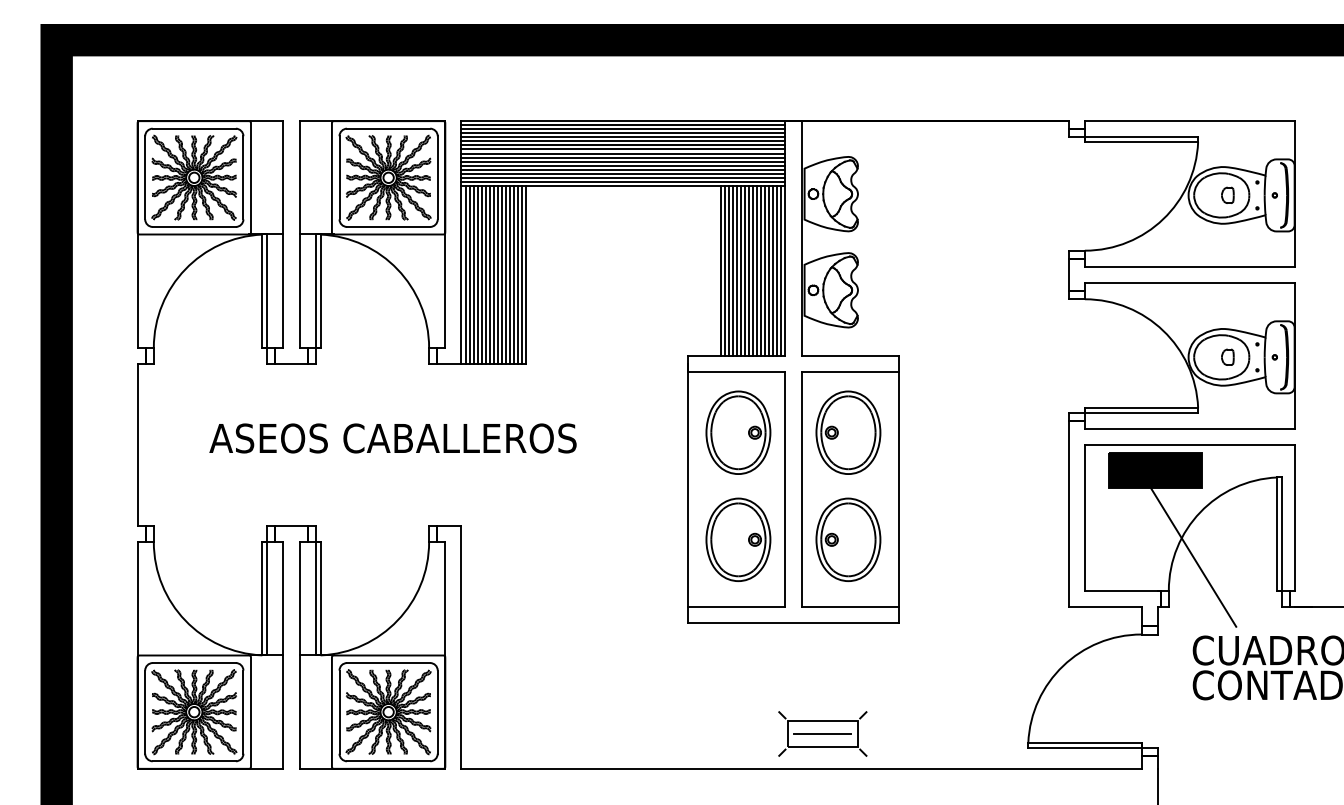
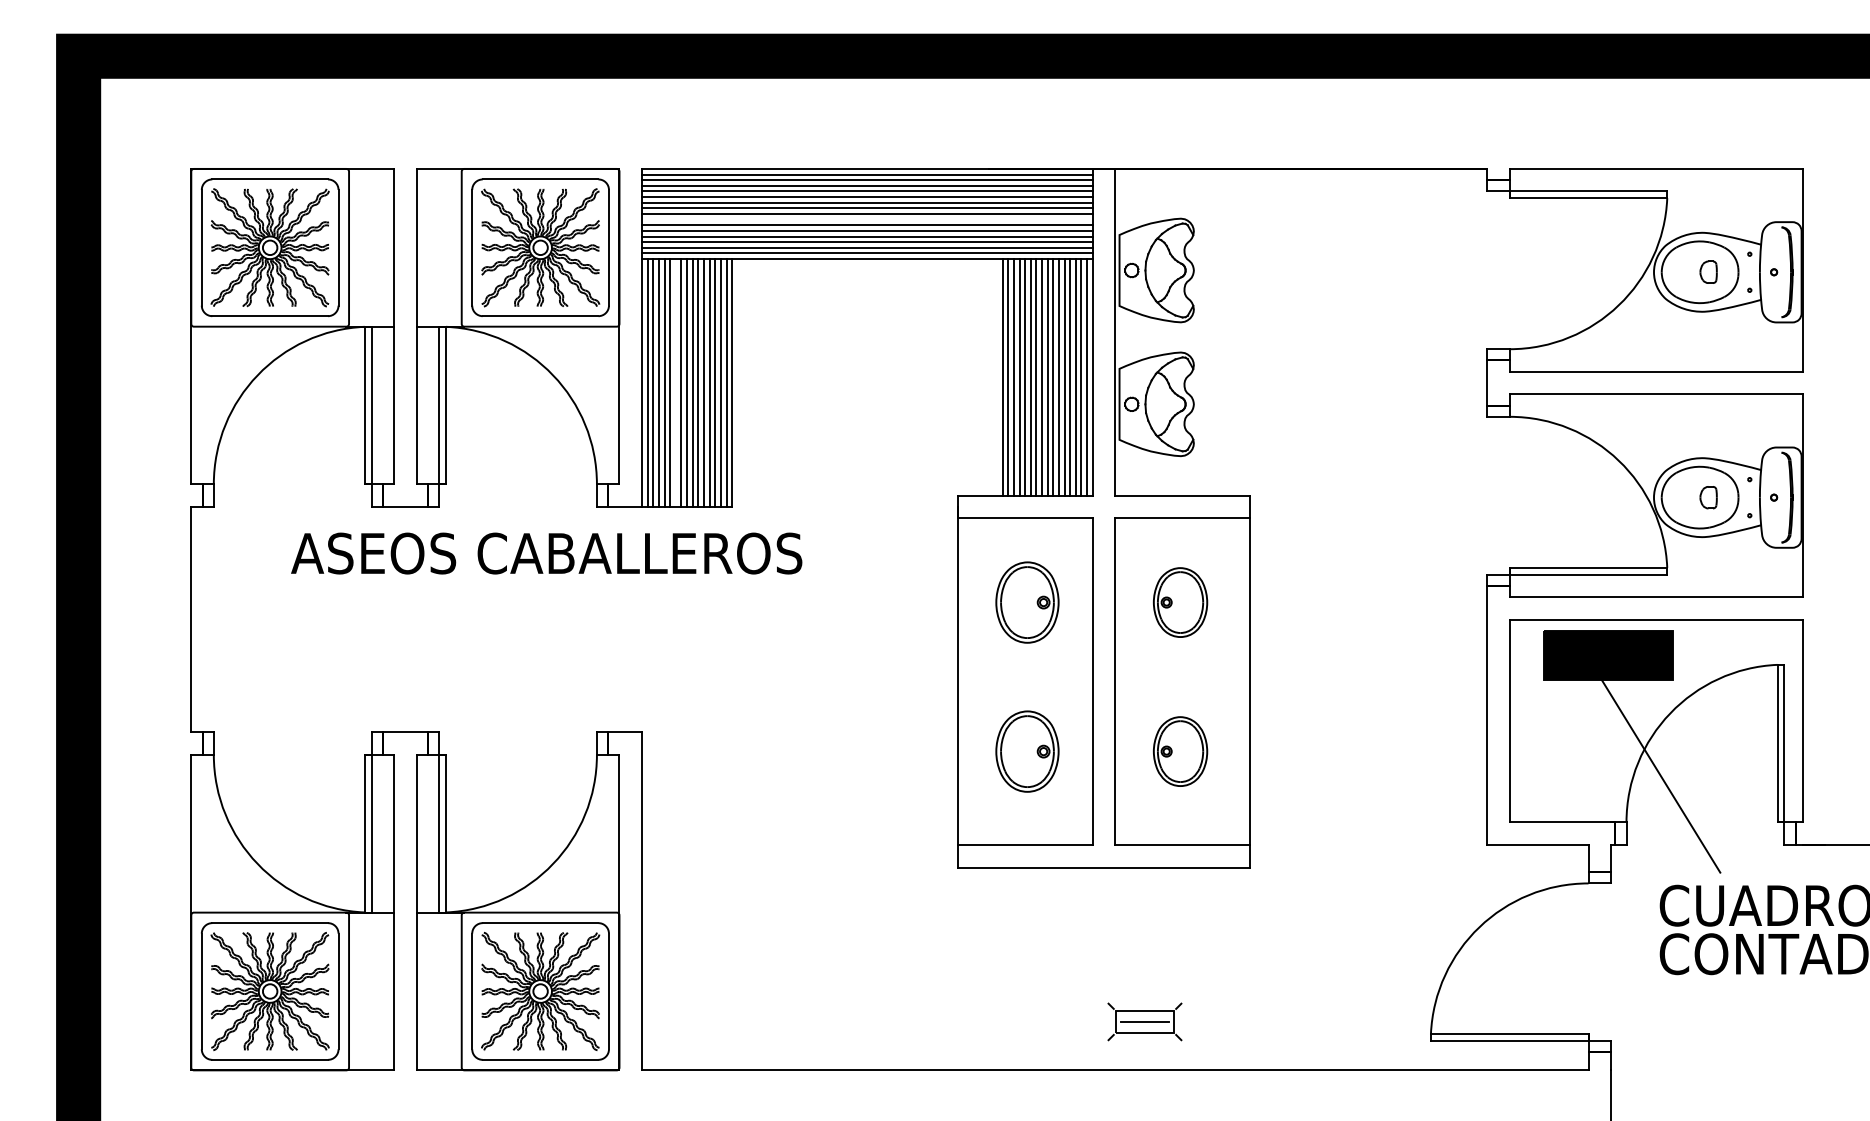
line: (623, 157) -> (867, 219), removed
line: (485, 274) -> (675, 382), removed
part: (738, 432) -> (1027, 602), size x0.7
part: (848, 432) -> (1180, 602), size x0.6
text: (392, 438) -> (546, 553), moved
part: (738, 539) -> (1027, 751), size x0.7
part: (848, 539) -> (1180, 751), size x0.6
part: (822, 733) -> (1144, 1021), size x0.6

